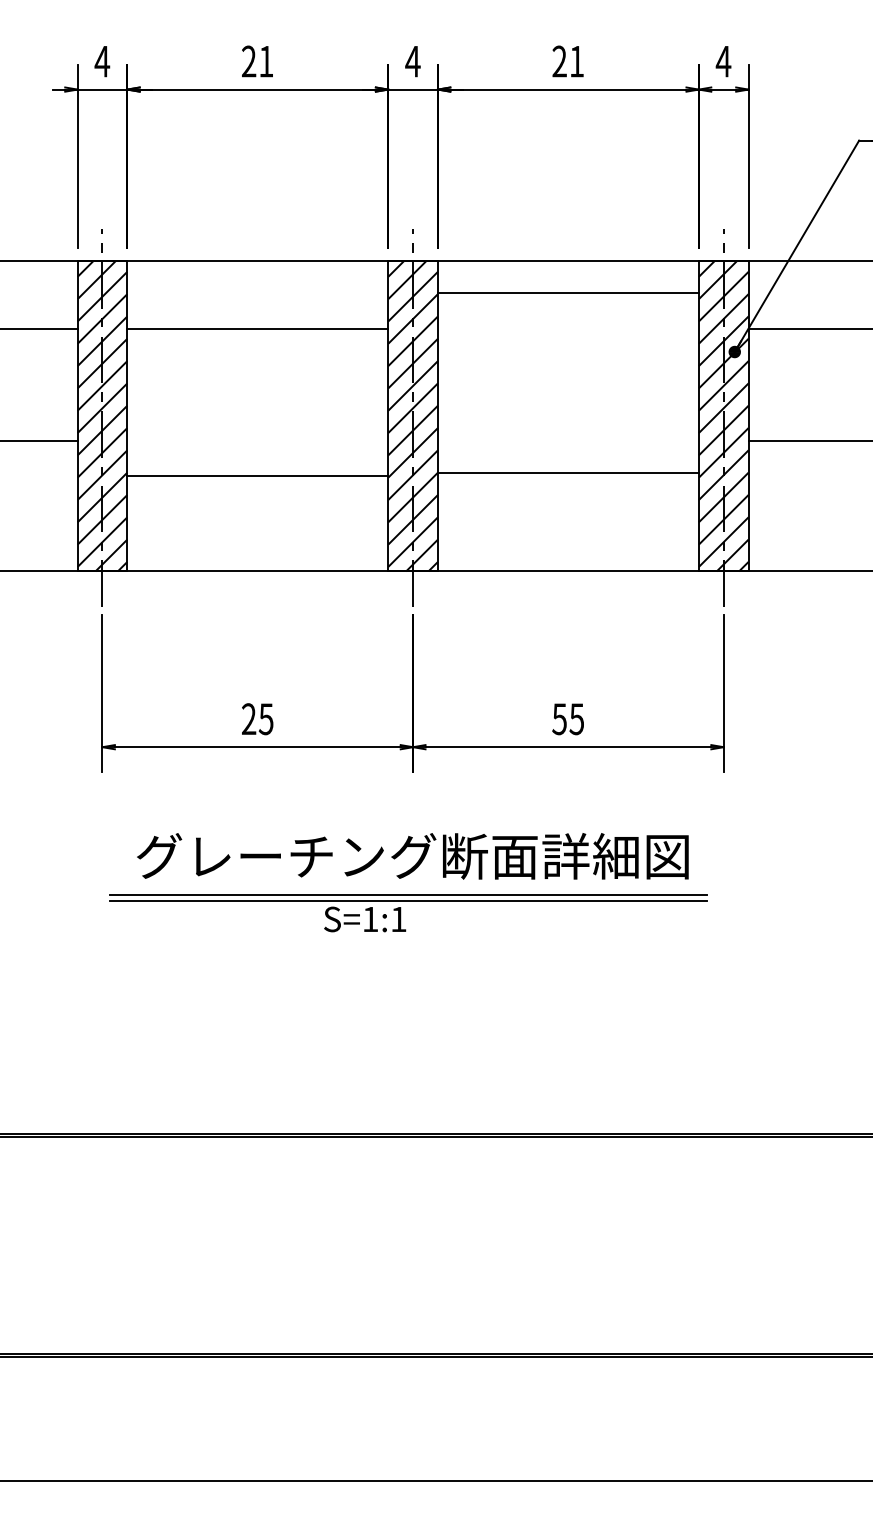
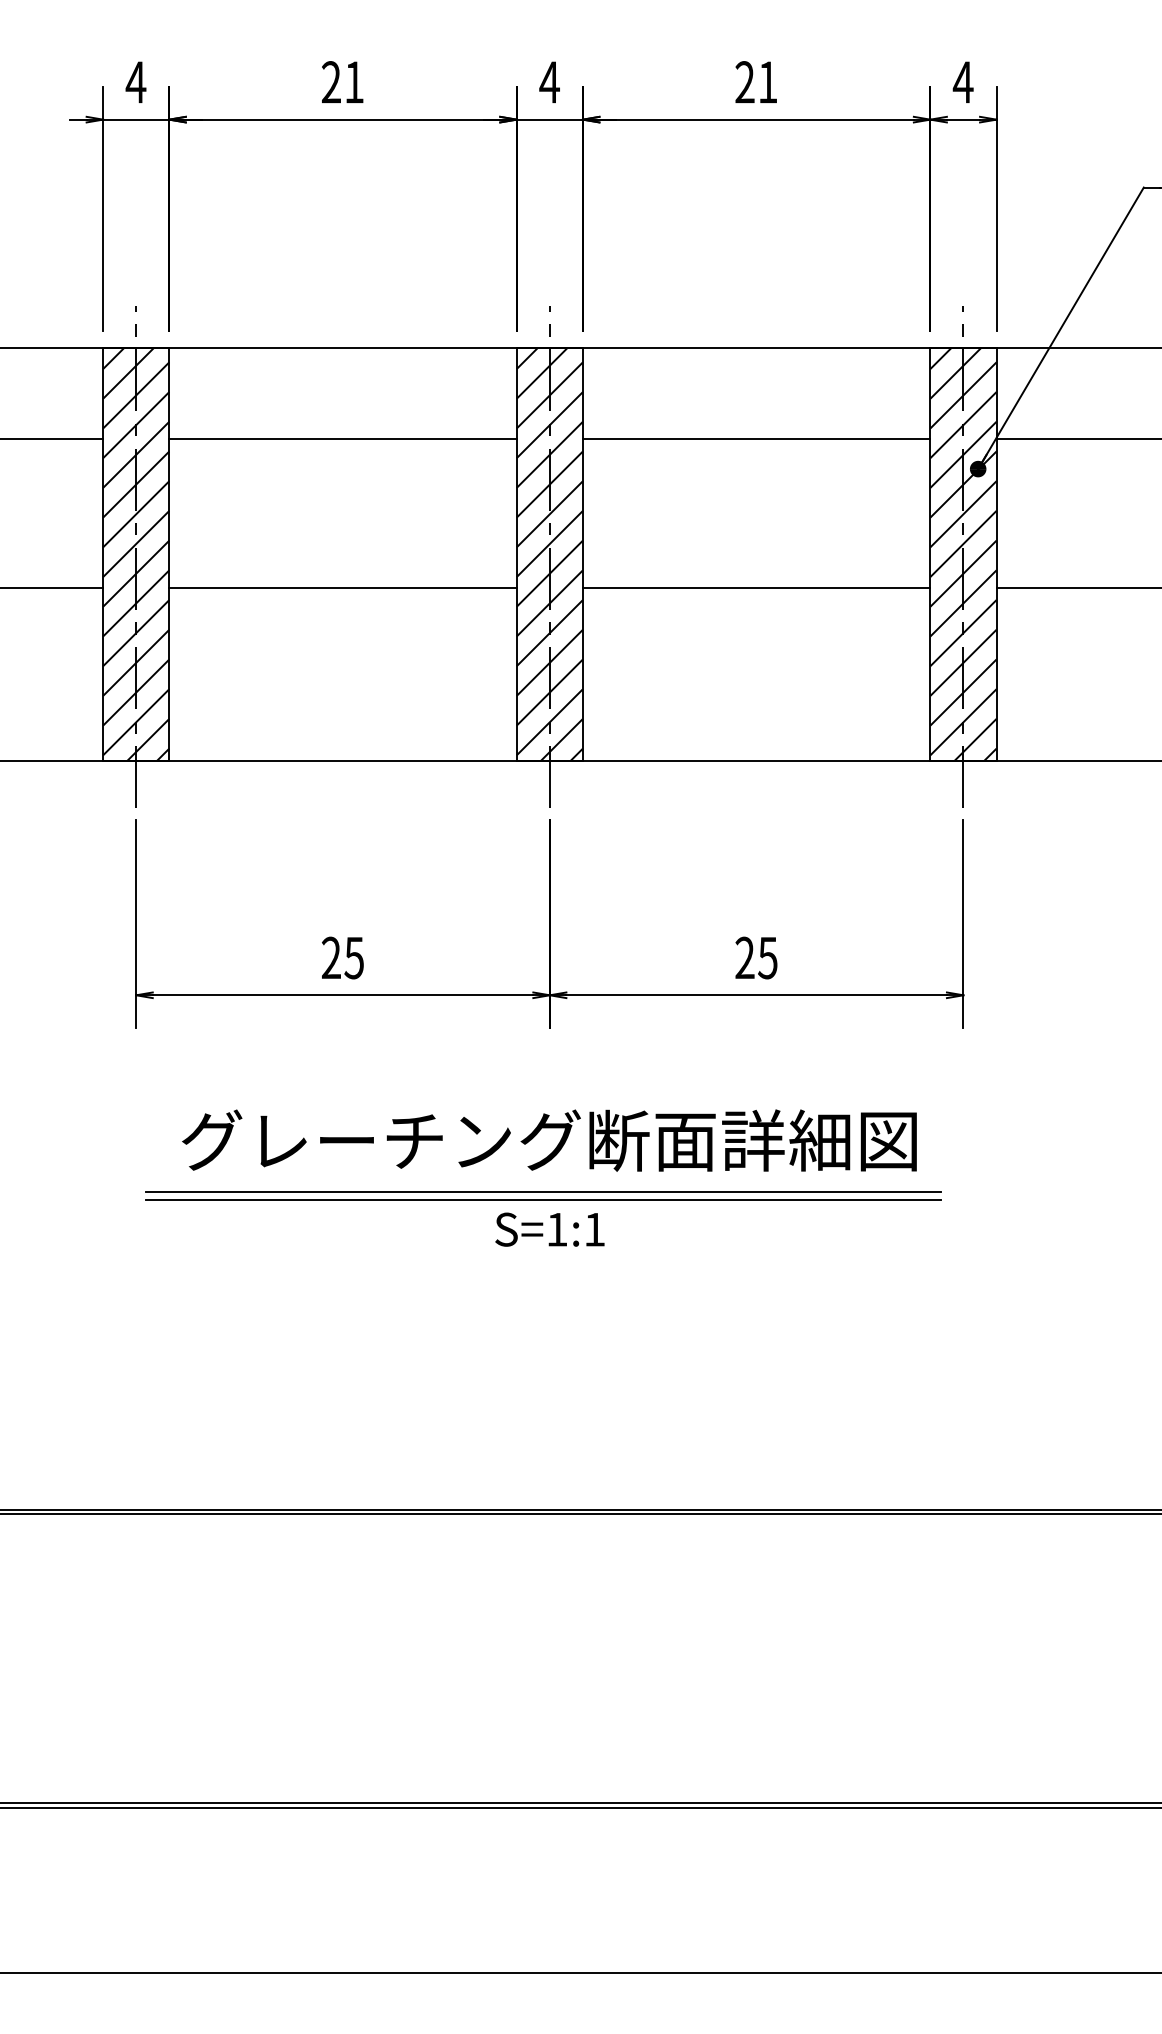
line: (568, 292) -> (756, 438), moved
line: (568, 472) -> (756, 587), moved
line: (257, 476) -> (342, 587), moved
text: (559, 718) -> (744, 957), 55 -> 25
text: (364, 919) -> (549, 1229), moved

